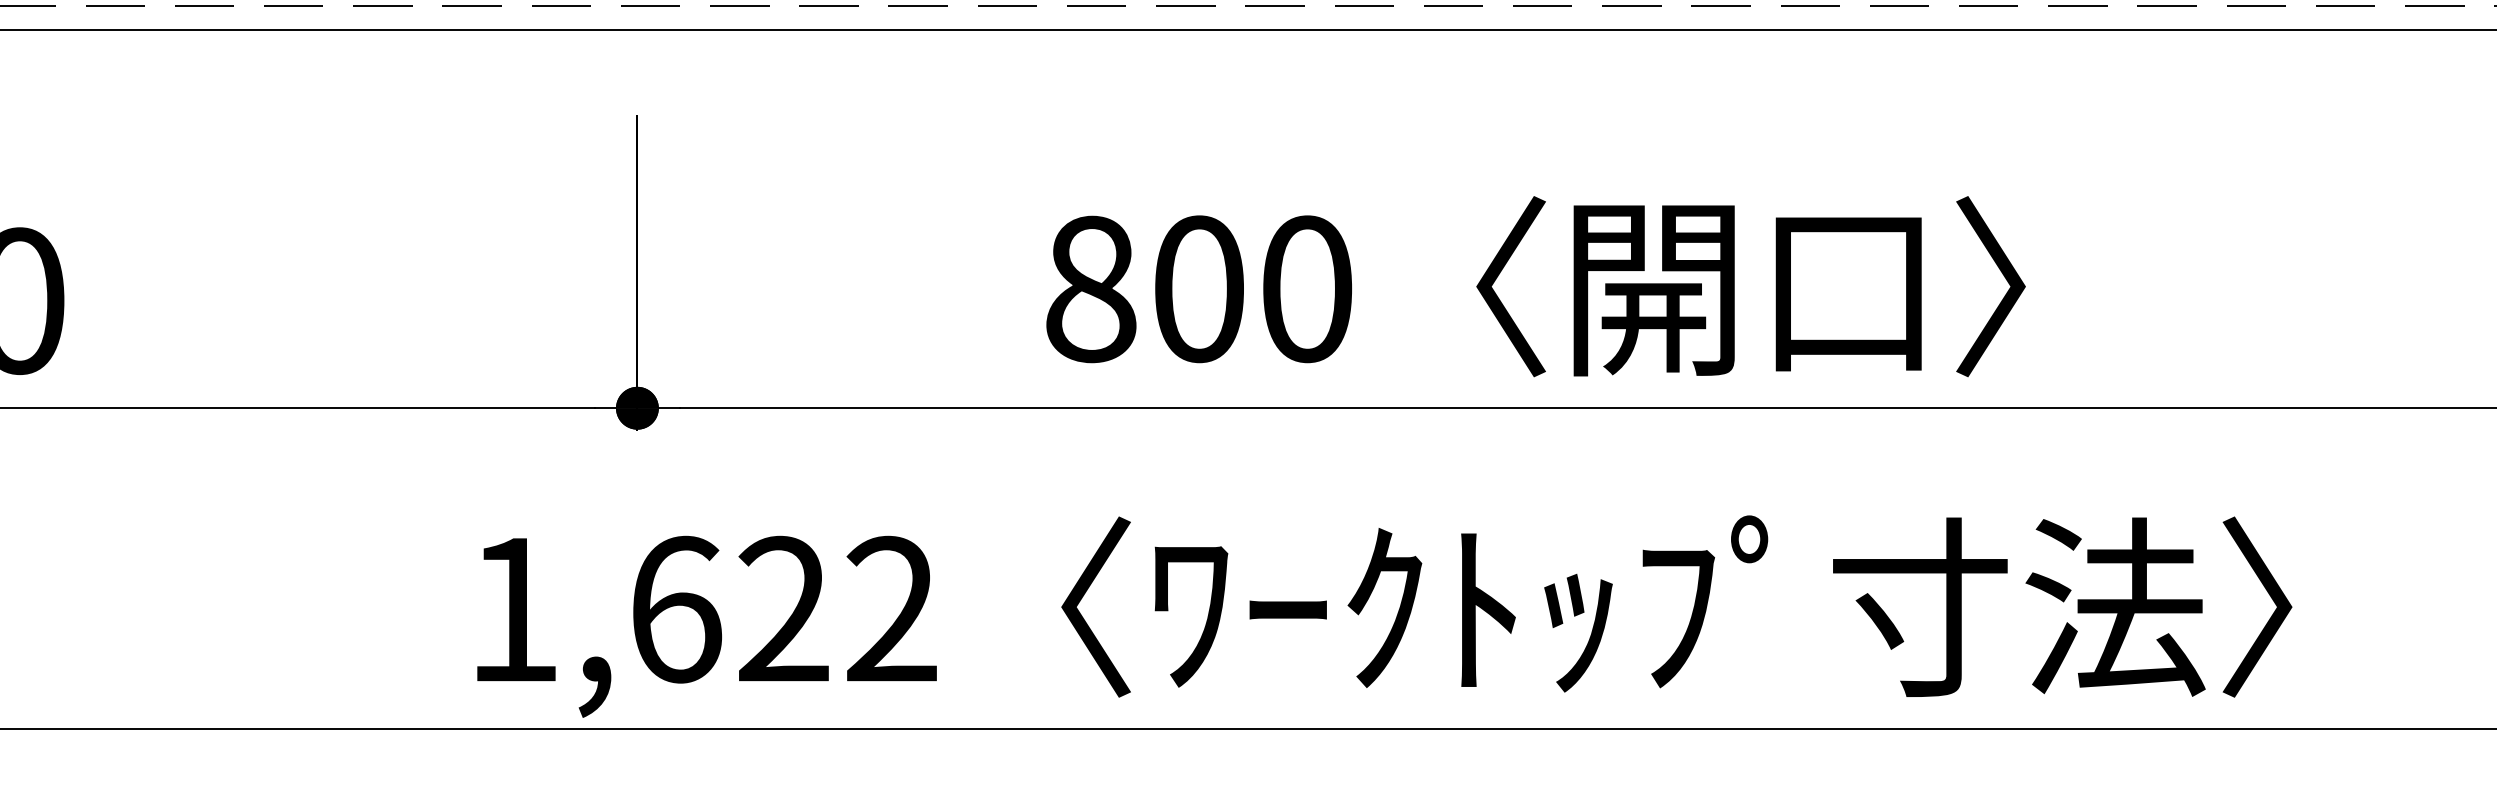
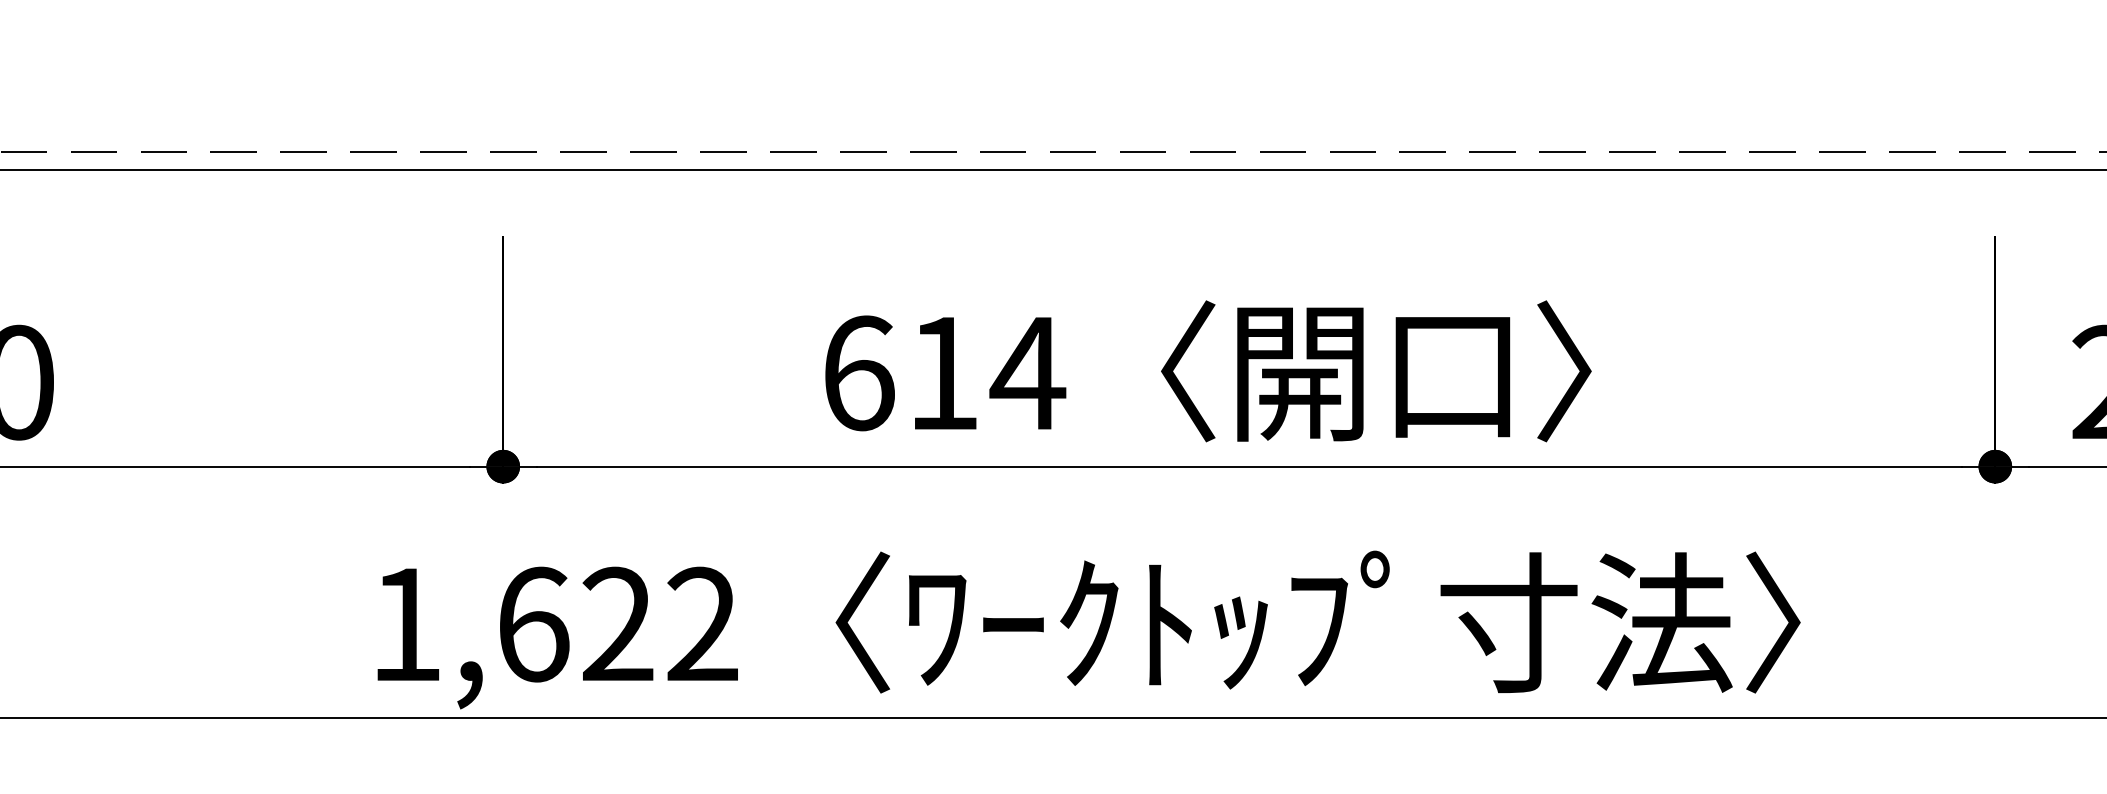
text: (1200, 289) -> (944, 373), 800 -> 614

